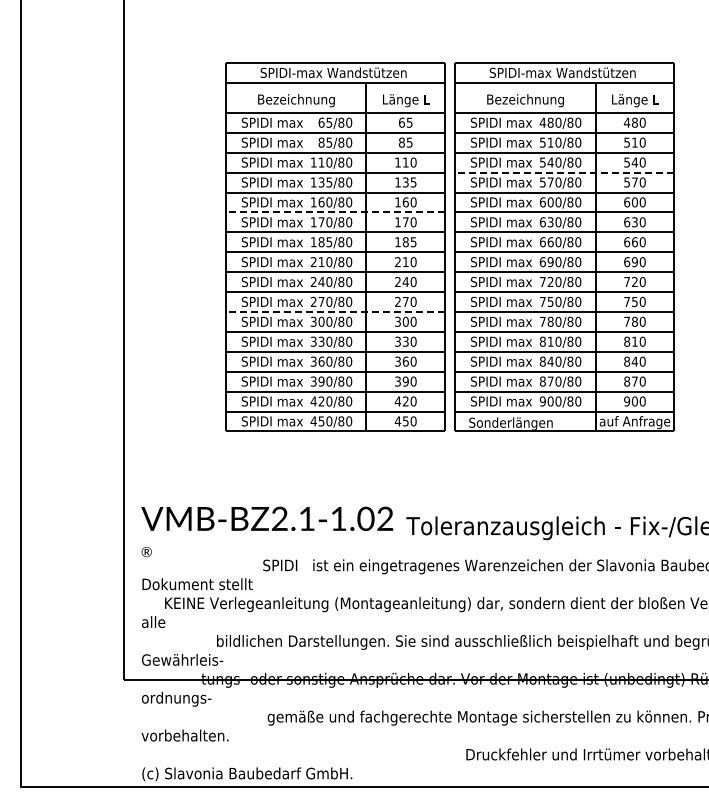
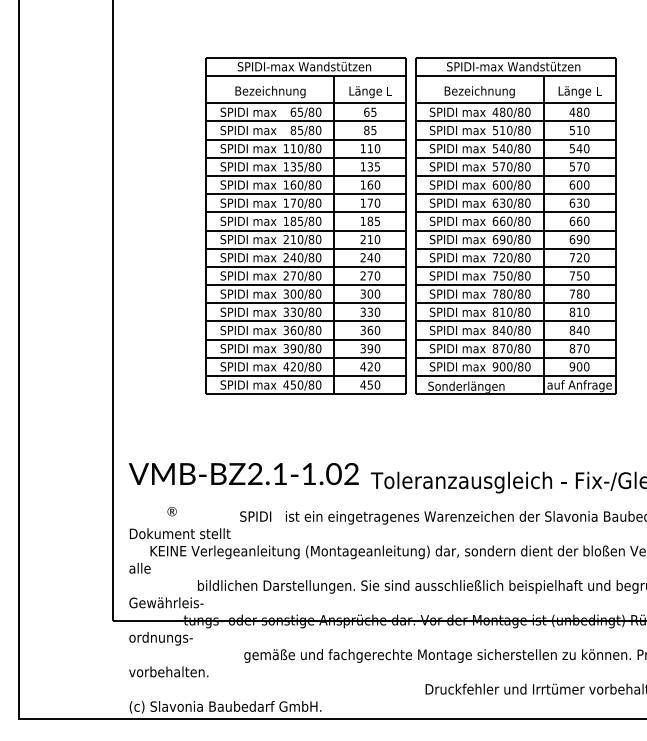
line: (564, 172) -> (515, 157), dashed -> solid
line: (335, 212) -> (306, 194), dashed -> solid
line: (335, 312) -> (306, 285), dashed -> solid
text: (146, 552) -> (171, 512), moved

